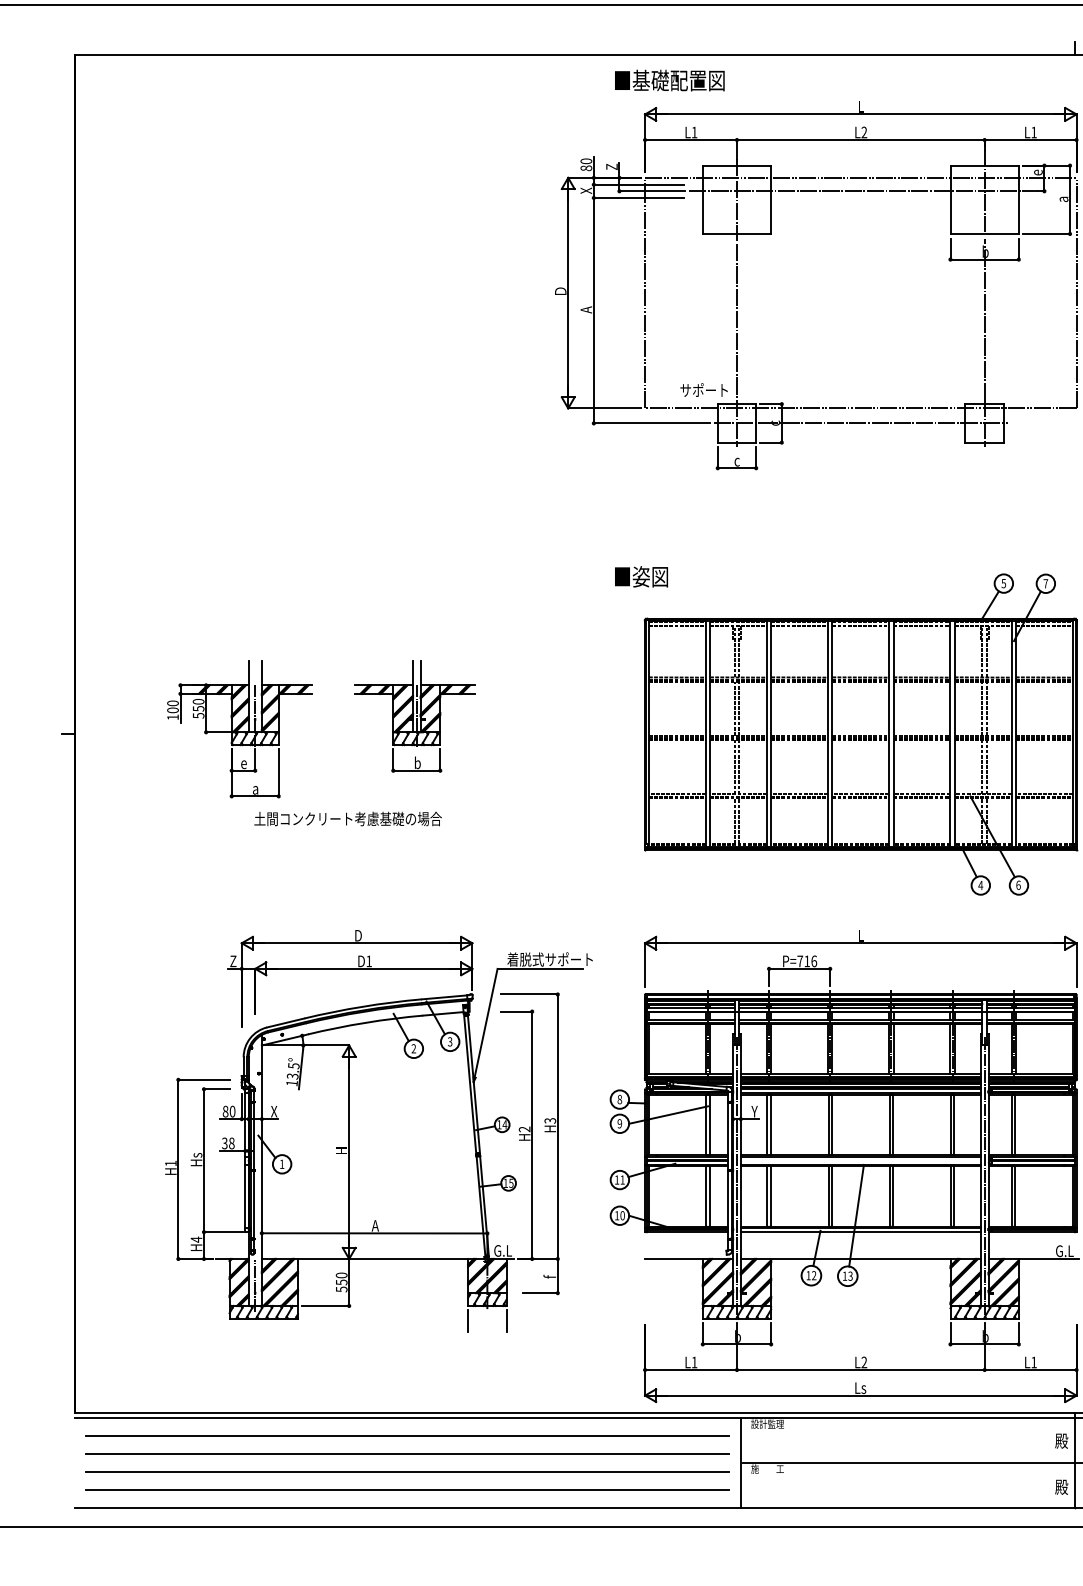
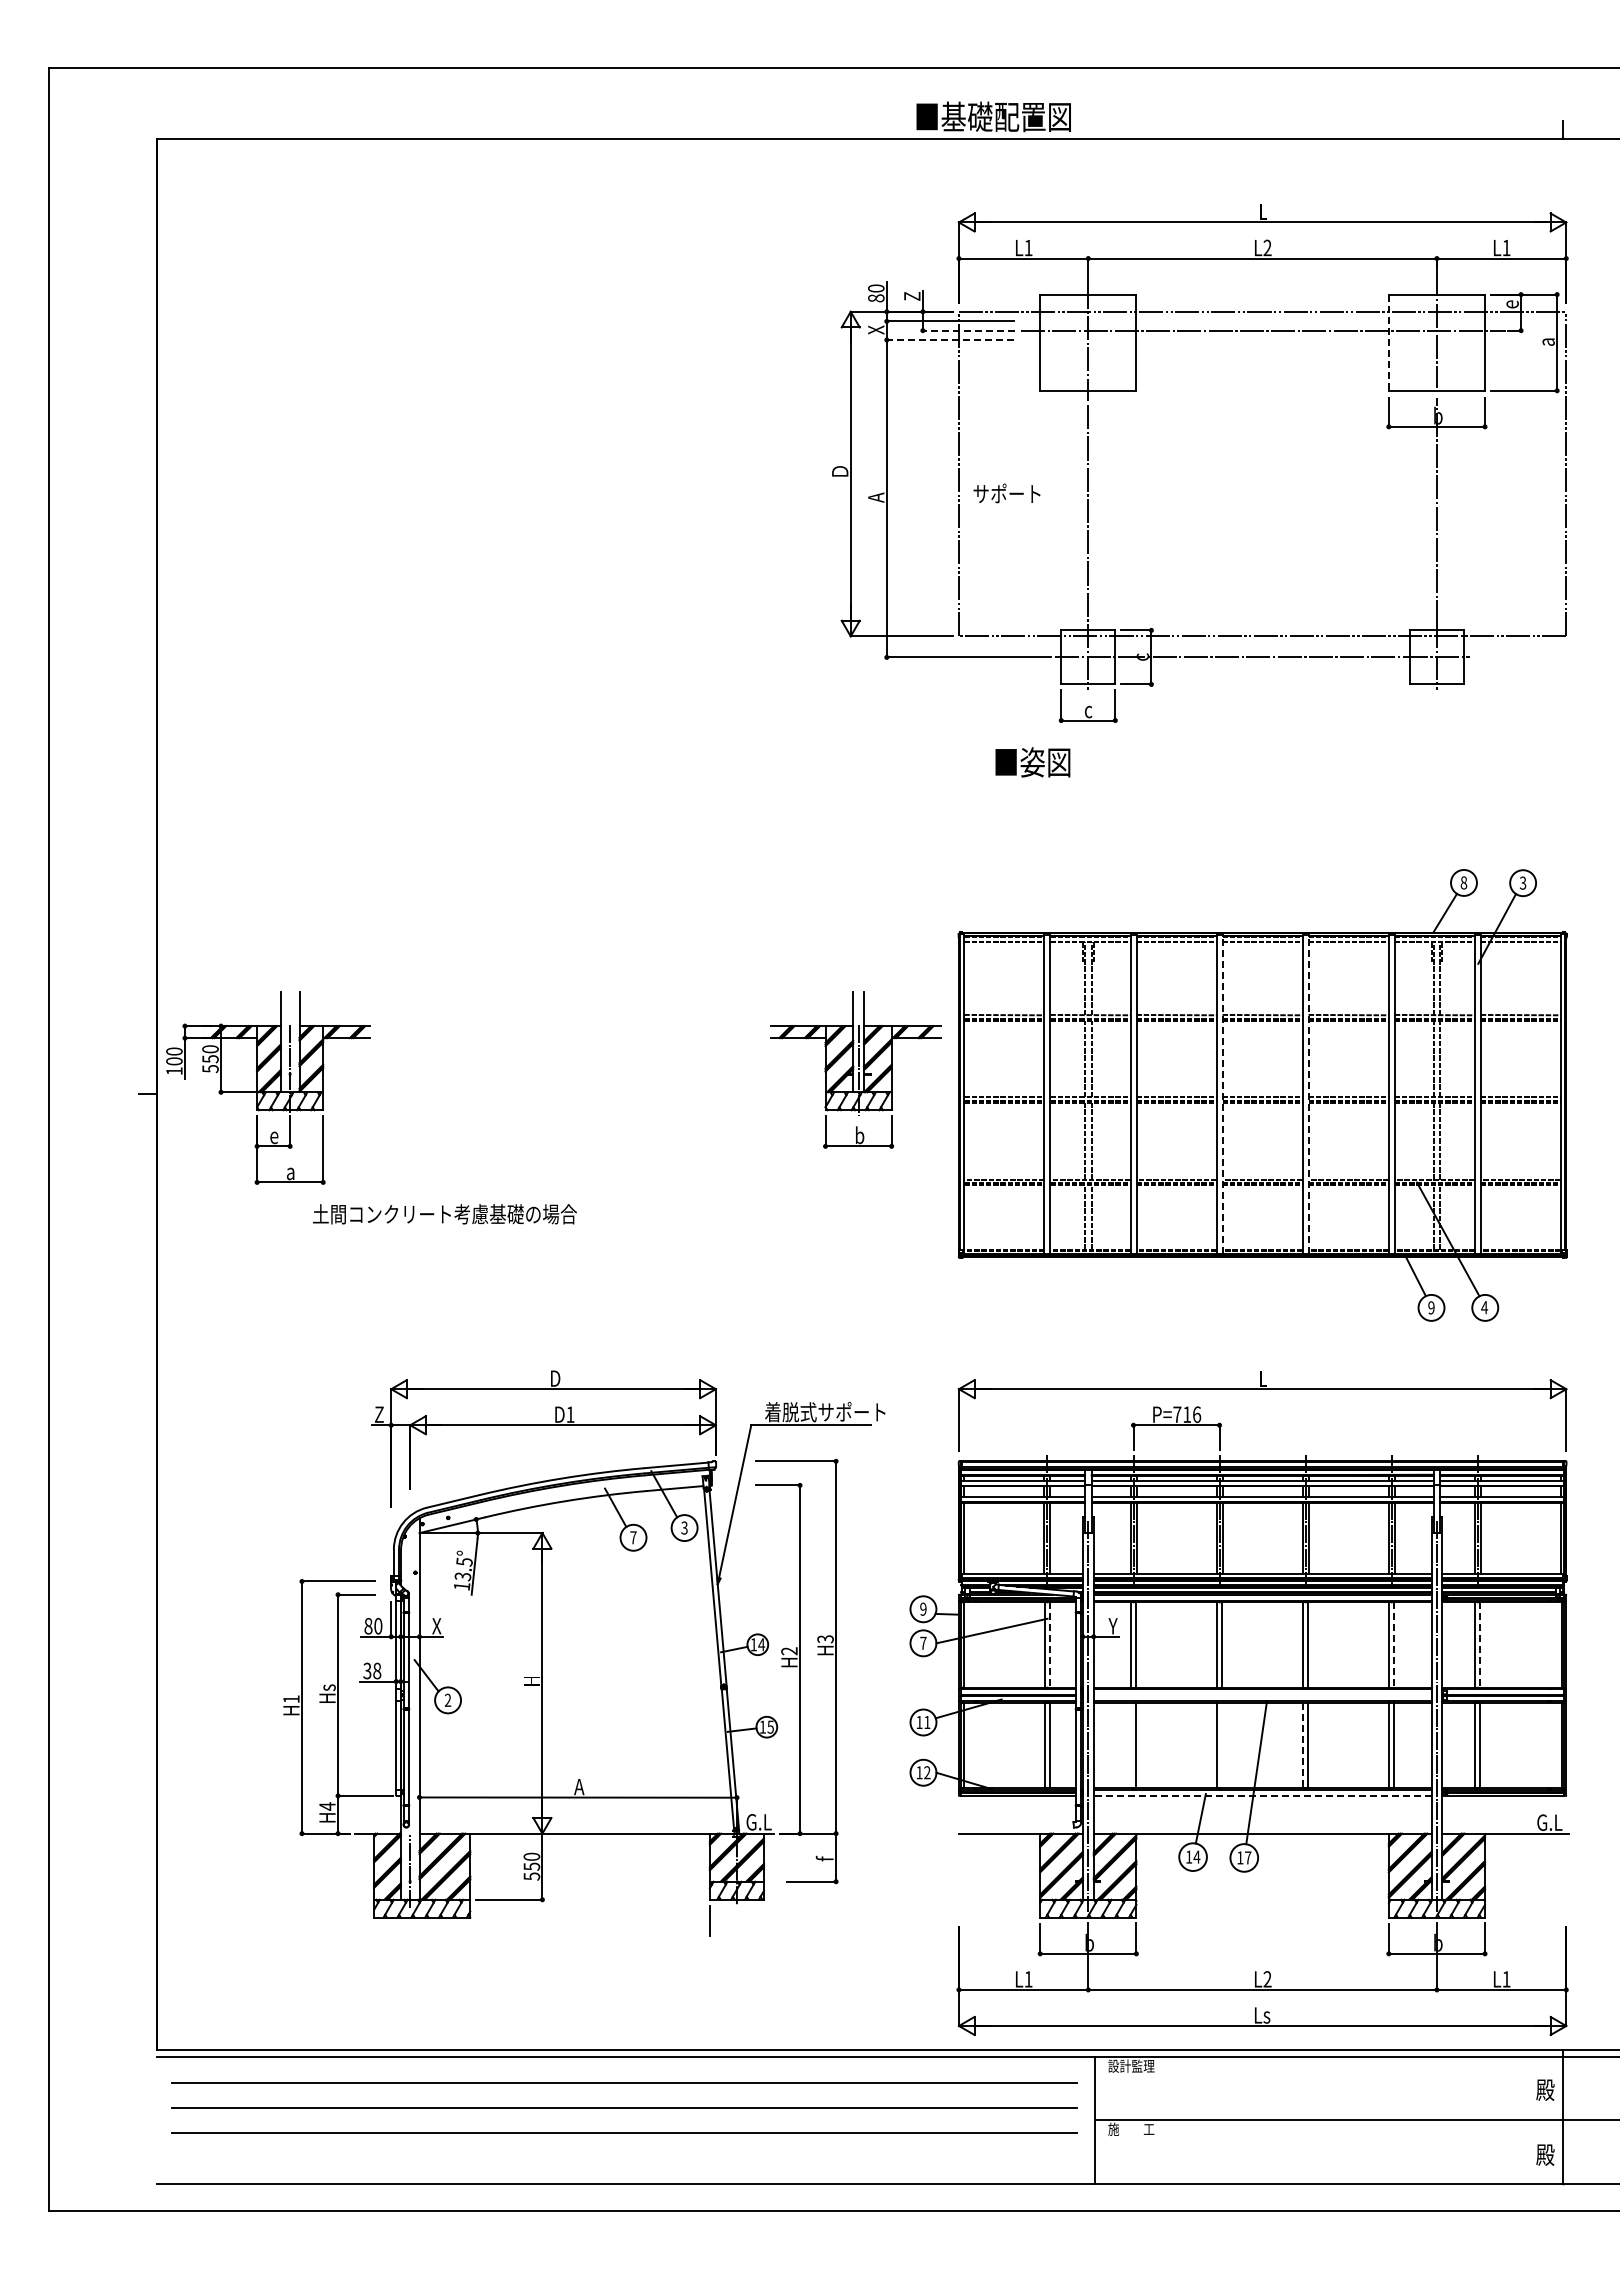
text: (669, 80) -> (993, 116), moved
line: (651, 191) -> (968, 330), solid -> dashed
line: (639, 198) -> (950, 340), solid -> dashed
line: (950, 200) -> (1388, 343), solid -> dashed
text: (703, 390) -> (1006, 493), moved
text: (641, 576) -> (1032, 762), moved
text: (1003, 583) -> (1463, 882), 5 -> 8
text: (1045, 583) -> (1522, 882), 7 -> 3
part: (414, 716) -> (855, 1069), moved
part: (239, 728) -> (268, 1087), moved
line: (832, 733) -> (1222, 1094), solid -> dashed
line: (893, 733) -> (1308, 1094), solid -> dashed
text: (347, 819) -> (444, 1214), moved
text: (980, 885) -> (1431, 1307), 4 -> 9
text: (1018, 885) -> (1484, 1307), 6 -> 4
text: (413, 1048) -> (633, 1537), 2 -> 7
text: (619, 1099) -> (923, 1608), 8 -> 9
text: (619, 1123) -> (923, 1642), 9 -> 7
line: (709, 1125) -> (1049, 1645), solid -> dashed
line: (954, 1125) -> (1394, 1645), solid -> dashed
line: (1015, 1125) -> (1480, 1645), solid -> dashed
text: (281, 1163) -> (447, 1699), 1 -> 2
line: (767, 1196) -> (1131, 1745), removed
line: (832, 1196) -> (1222, 1745), removed
line: (889, 1196) -> (1303, 1745), solid -> dashed
text: (622, 1215) -> (927, 1772), 10 -> 12
line: (860, 1231) -> (1262, 1795), solid -> dashed
text: (813, 1275) -> (1196, 1856), 12 -> 14
text: (850, 1275) -> (1248, 1857), 13 -> 17
line: (506, 1320) -> (763, 1920), removed
line: (407, 1489) -> (624, 2158), removed

